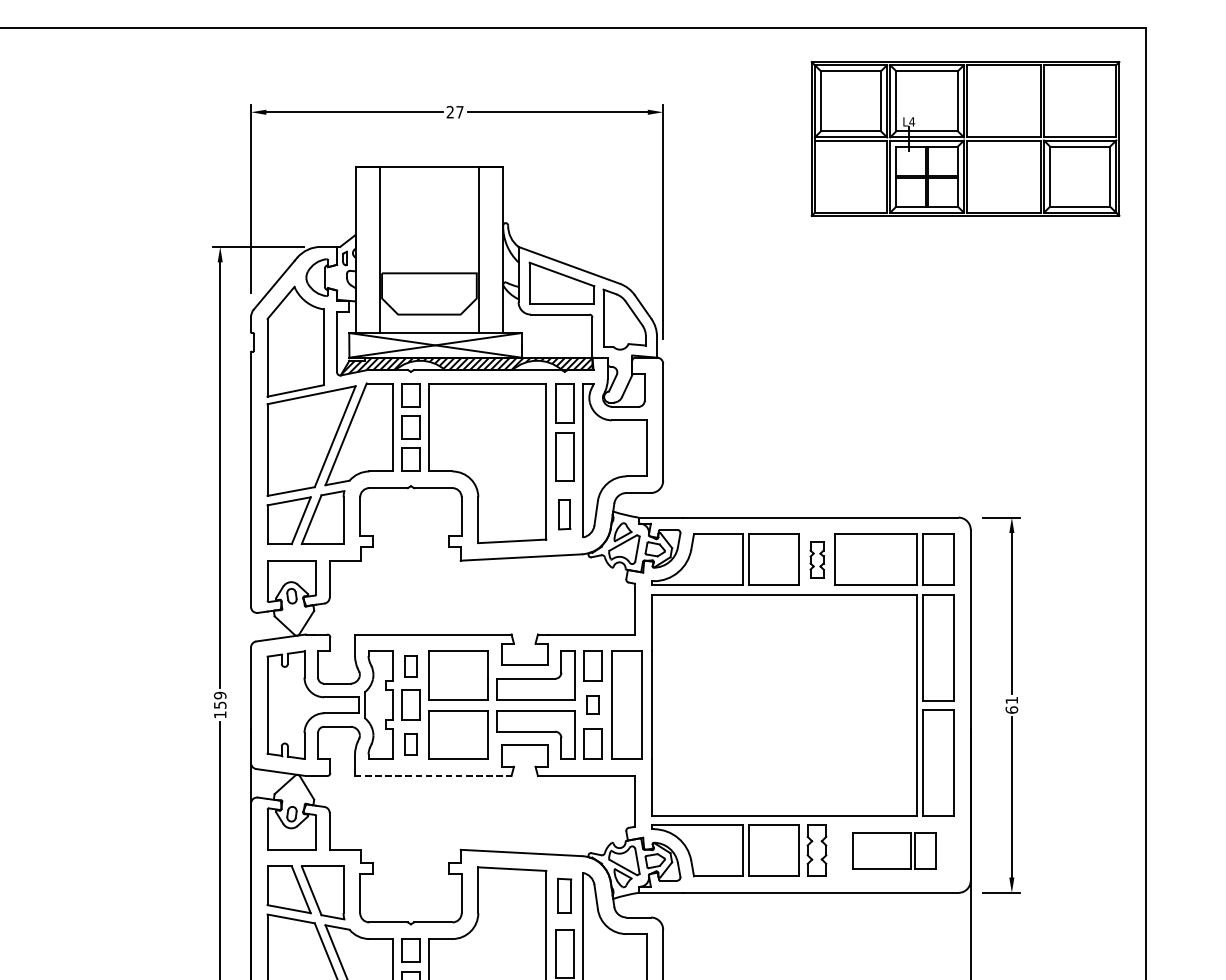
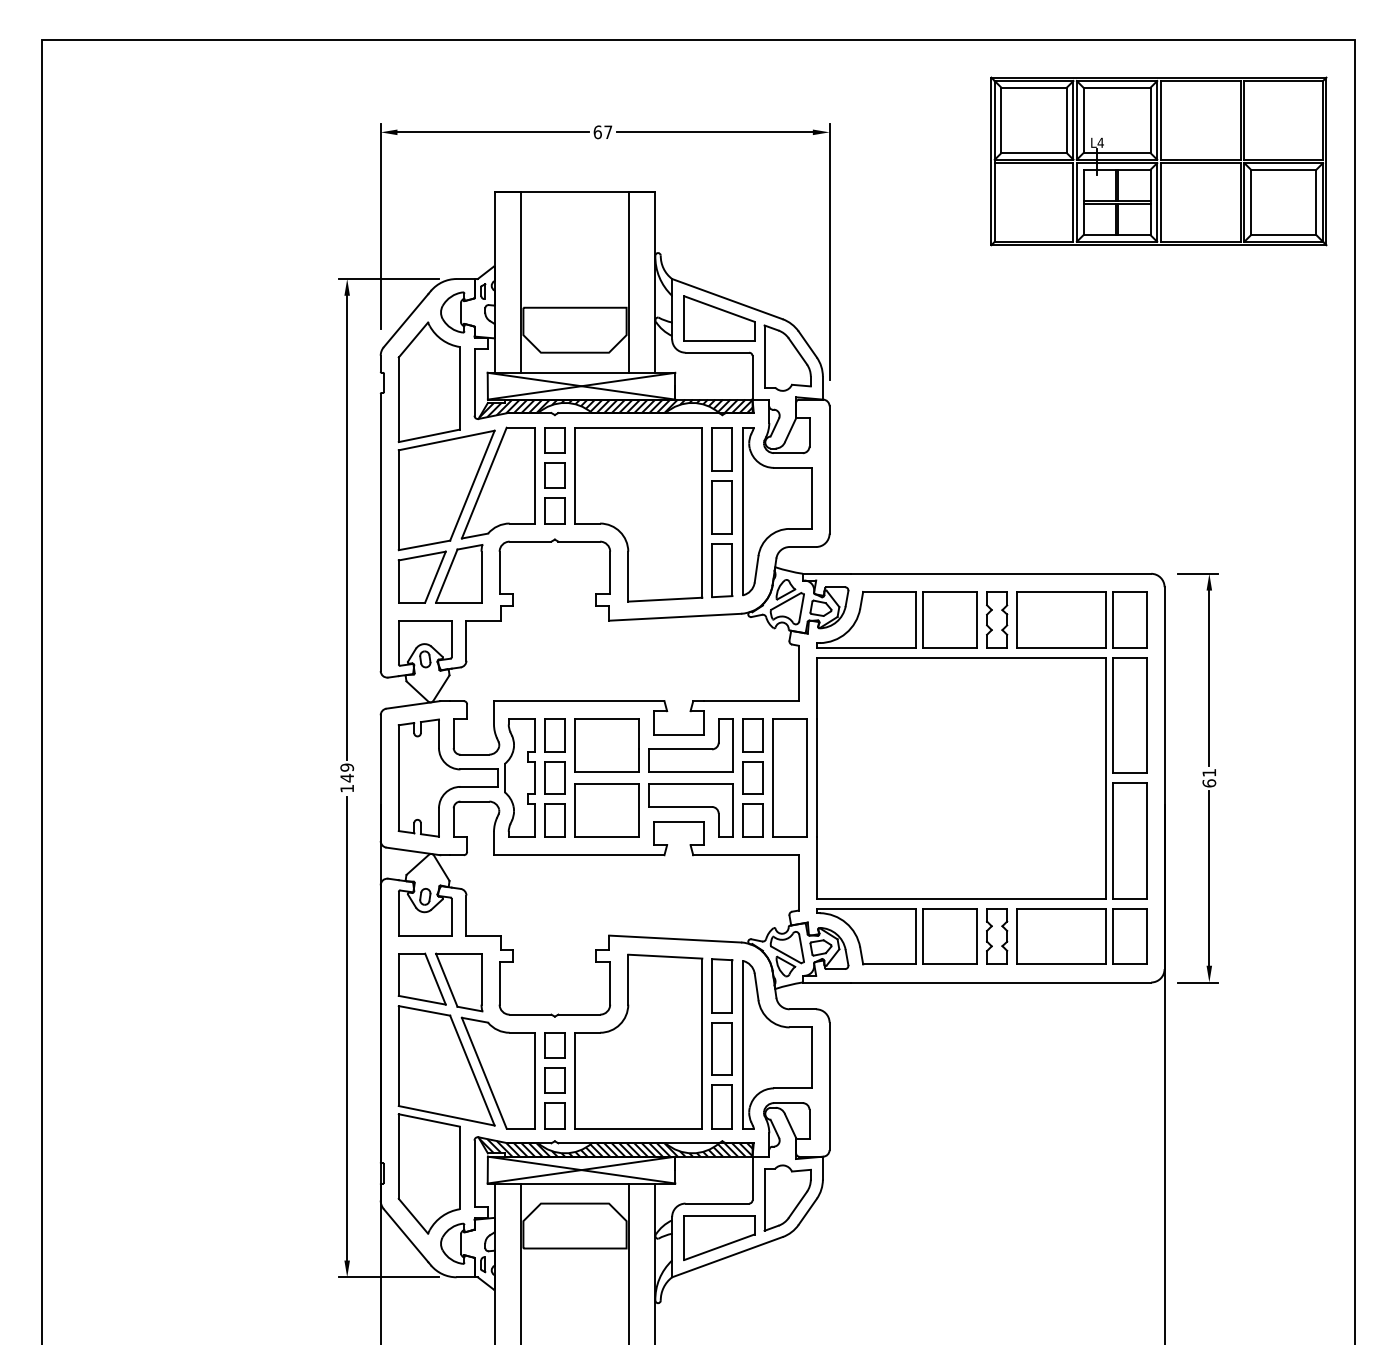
text: (450, 112) -> (597, 132), 27 -> 67
part: (564, 514) -> (722, 570), size x1.67
part: (817, 559) -> (997, 619), size x1.43
part: (410, 666) -> (554, 735), size x1.43
text: (220, 704) -> (347, 777), 159 -> 149
part: (592, 704) -> (752, 777), size x1.67
part: (410, 744) -> (554, 820), size x1.43
line: (433, 776) -> (579, 855), dashed -> solid
part: (894, 850) -> (1081, 936), size x1.43
part: (564, 895) -> (722, 985), size x1.43

